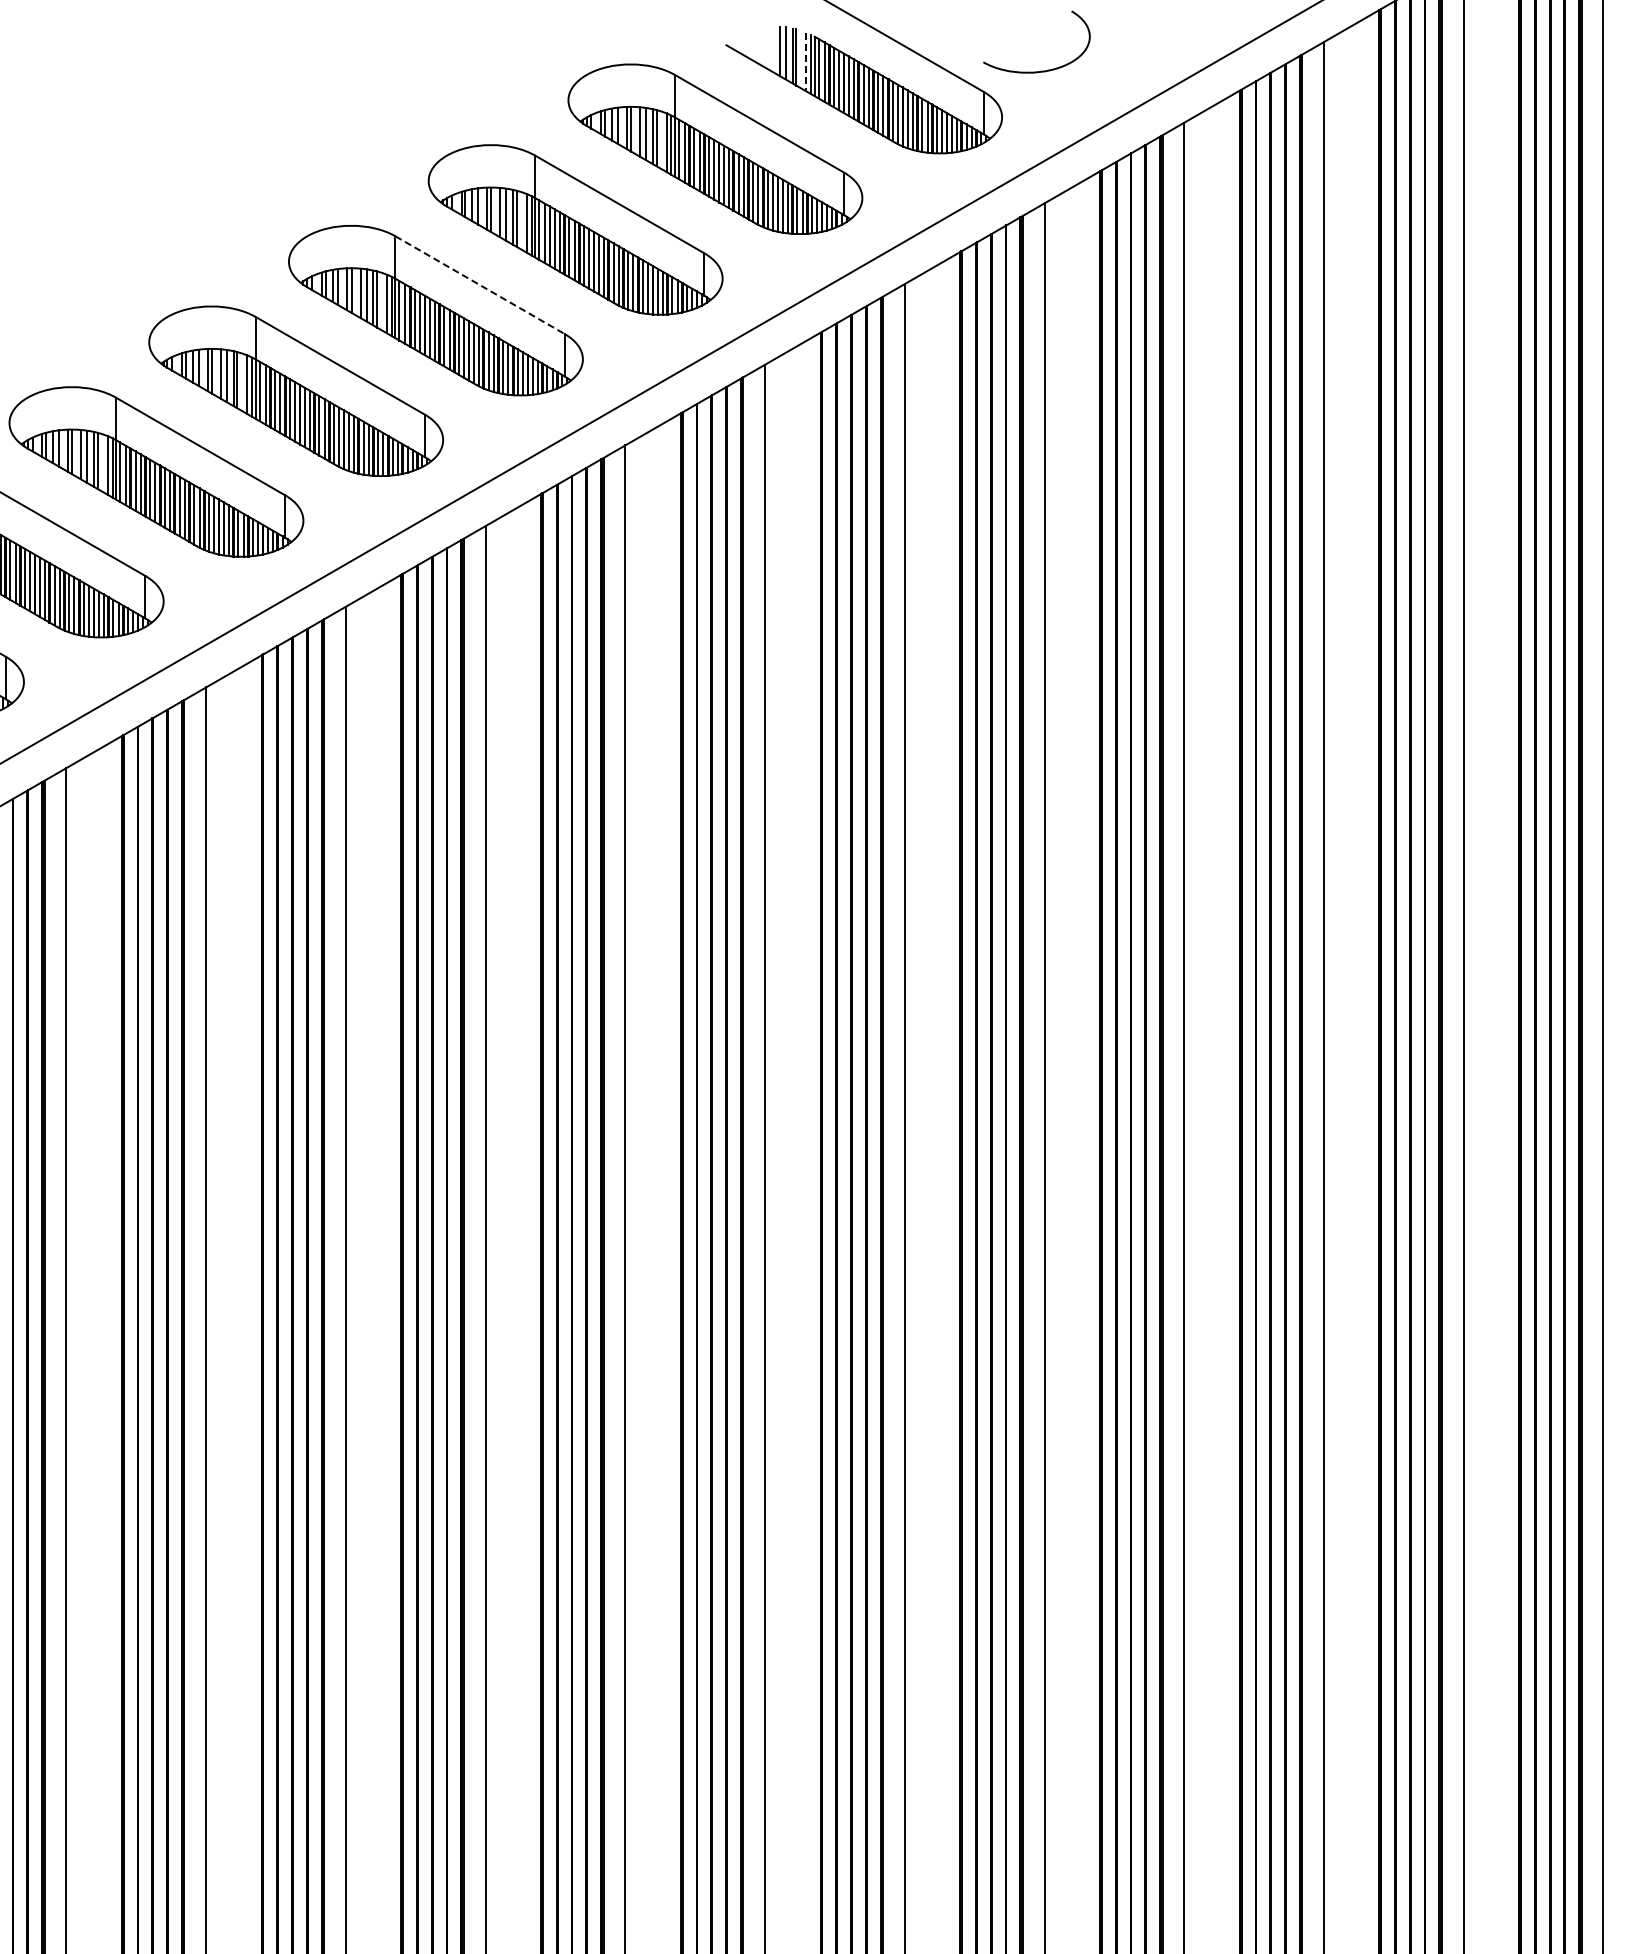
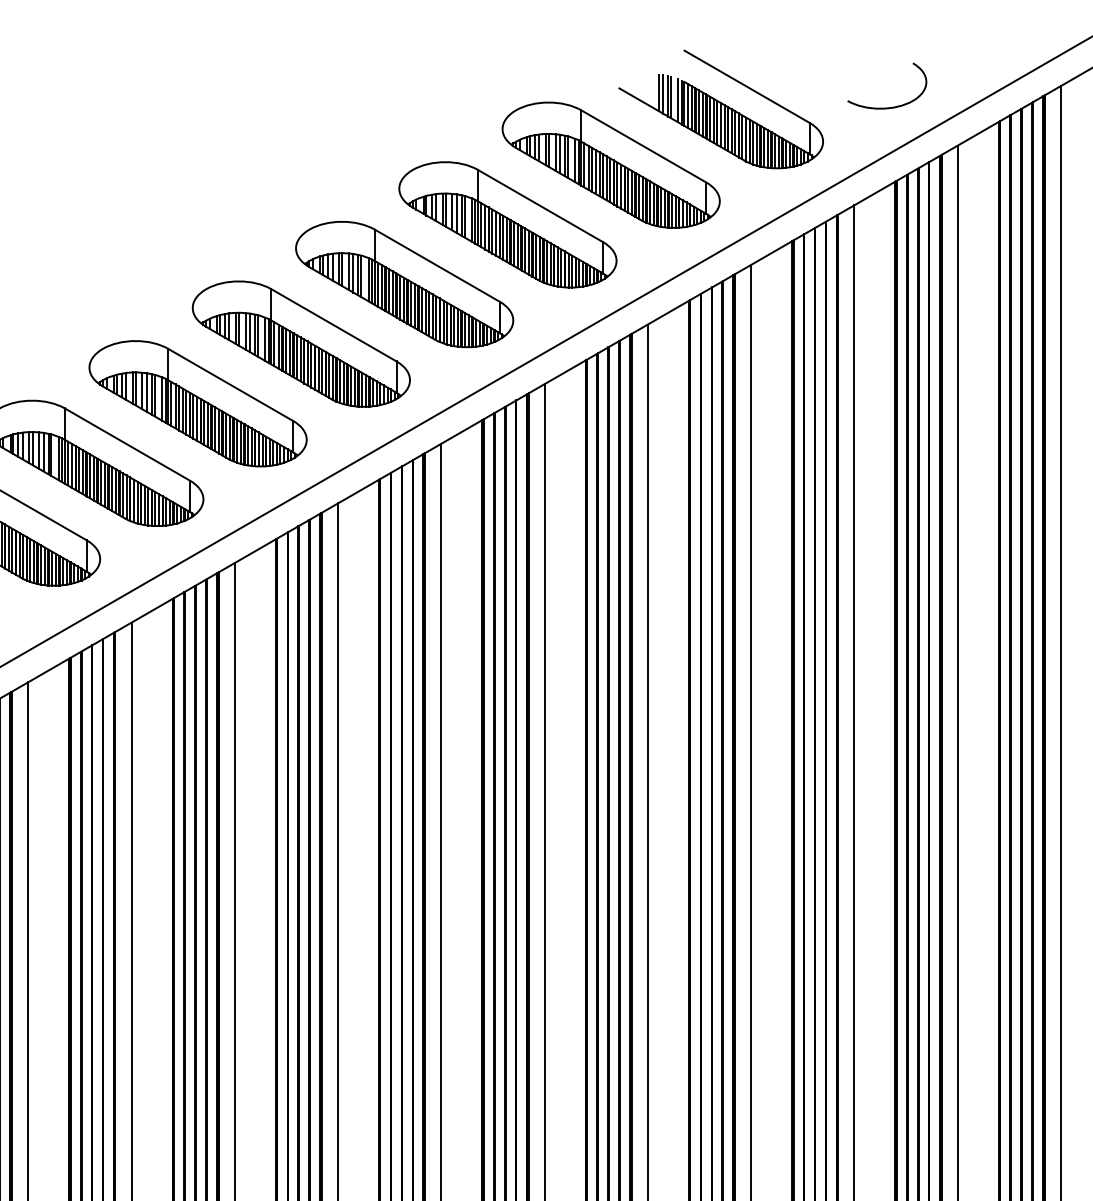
line: (806, 62) -> (678, 101), dashed -> solid
curve: (1041, 70) -> (890, 107), moved
line: (480, 285) -> (437, 265), dashed -> solid

